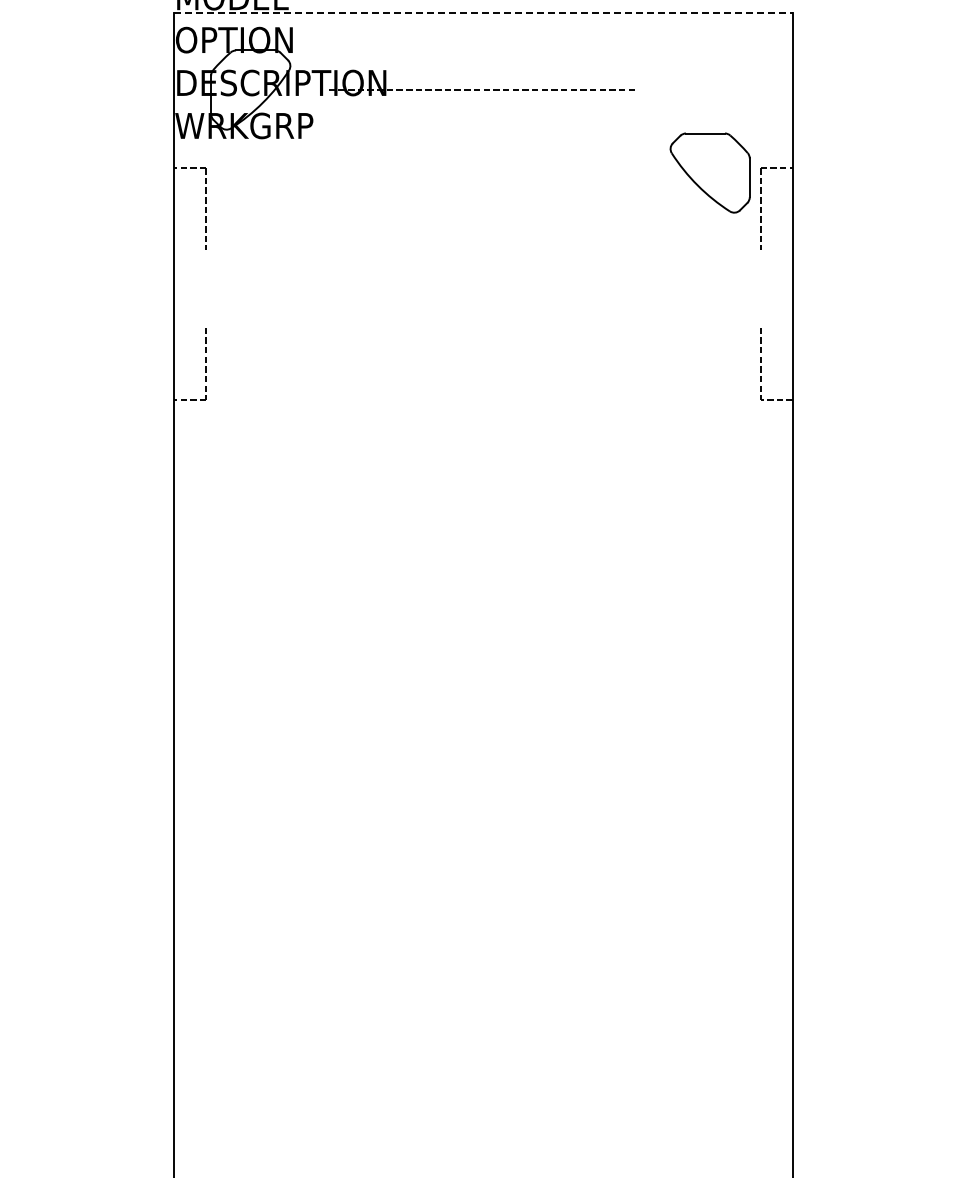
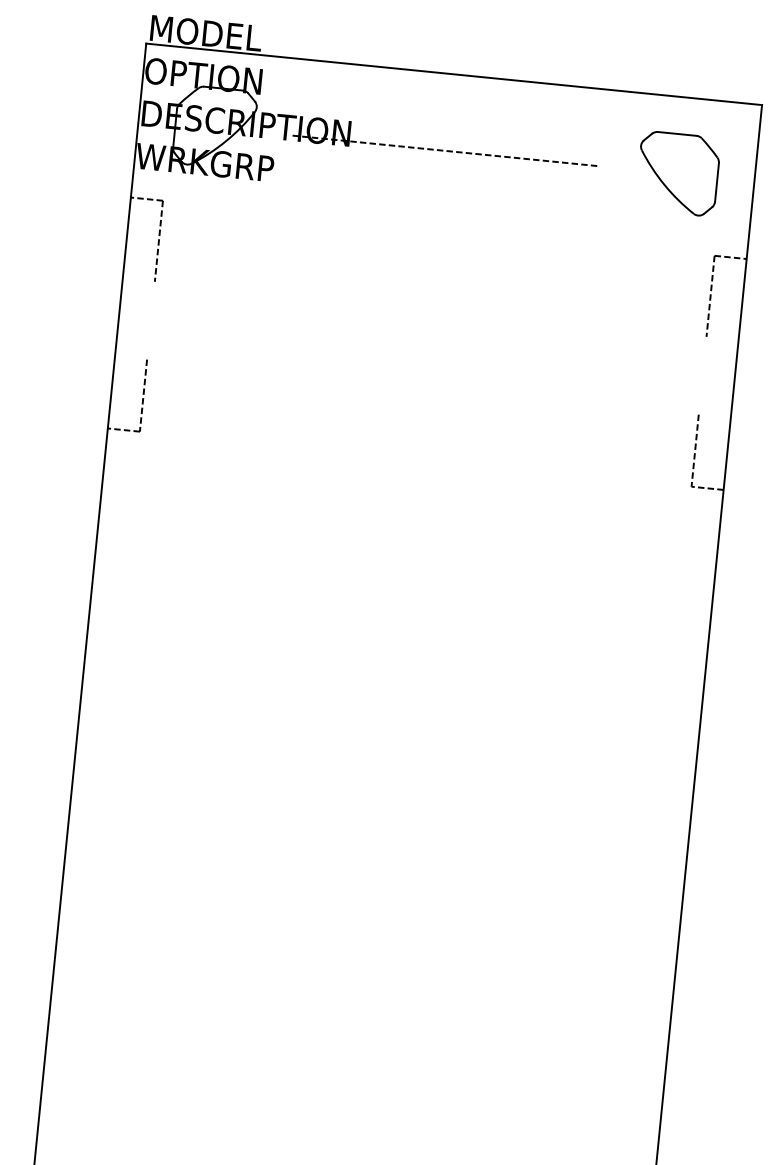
line: (483, 13) -> (454, 74), dashed -> solid
part: (709, 172) -> (677, 173), moved

